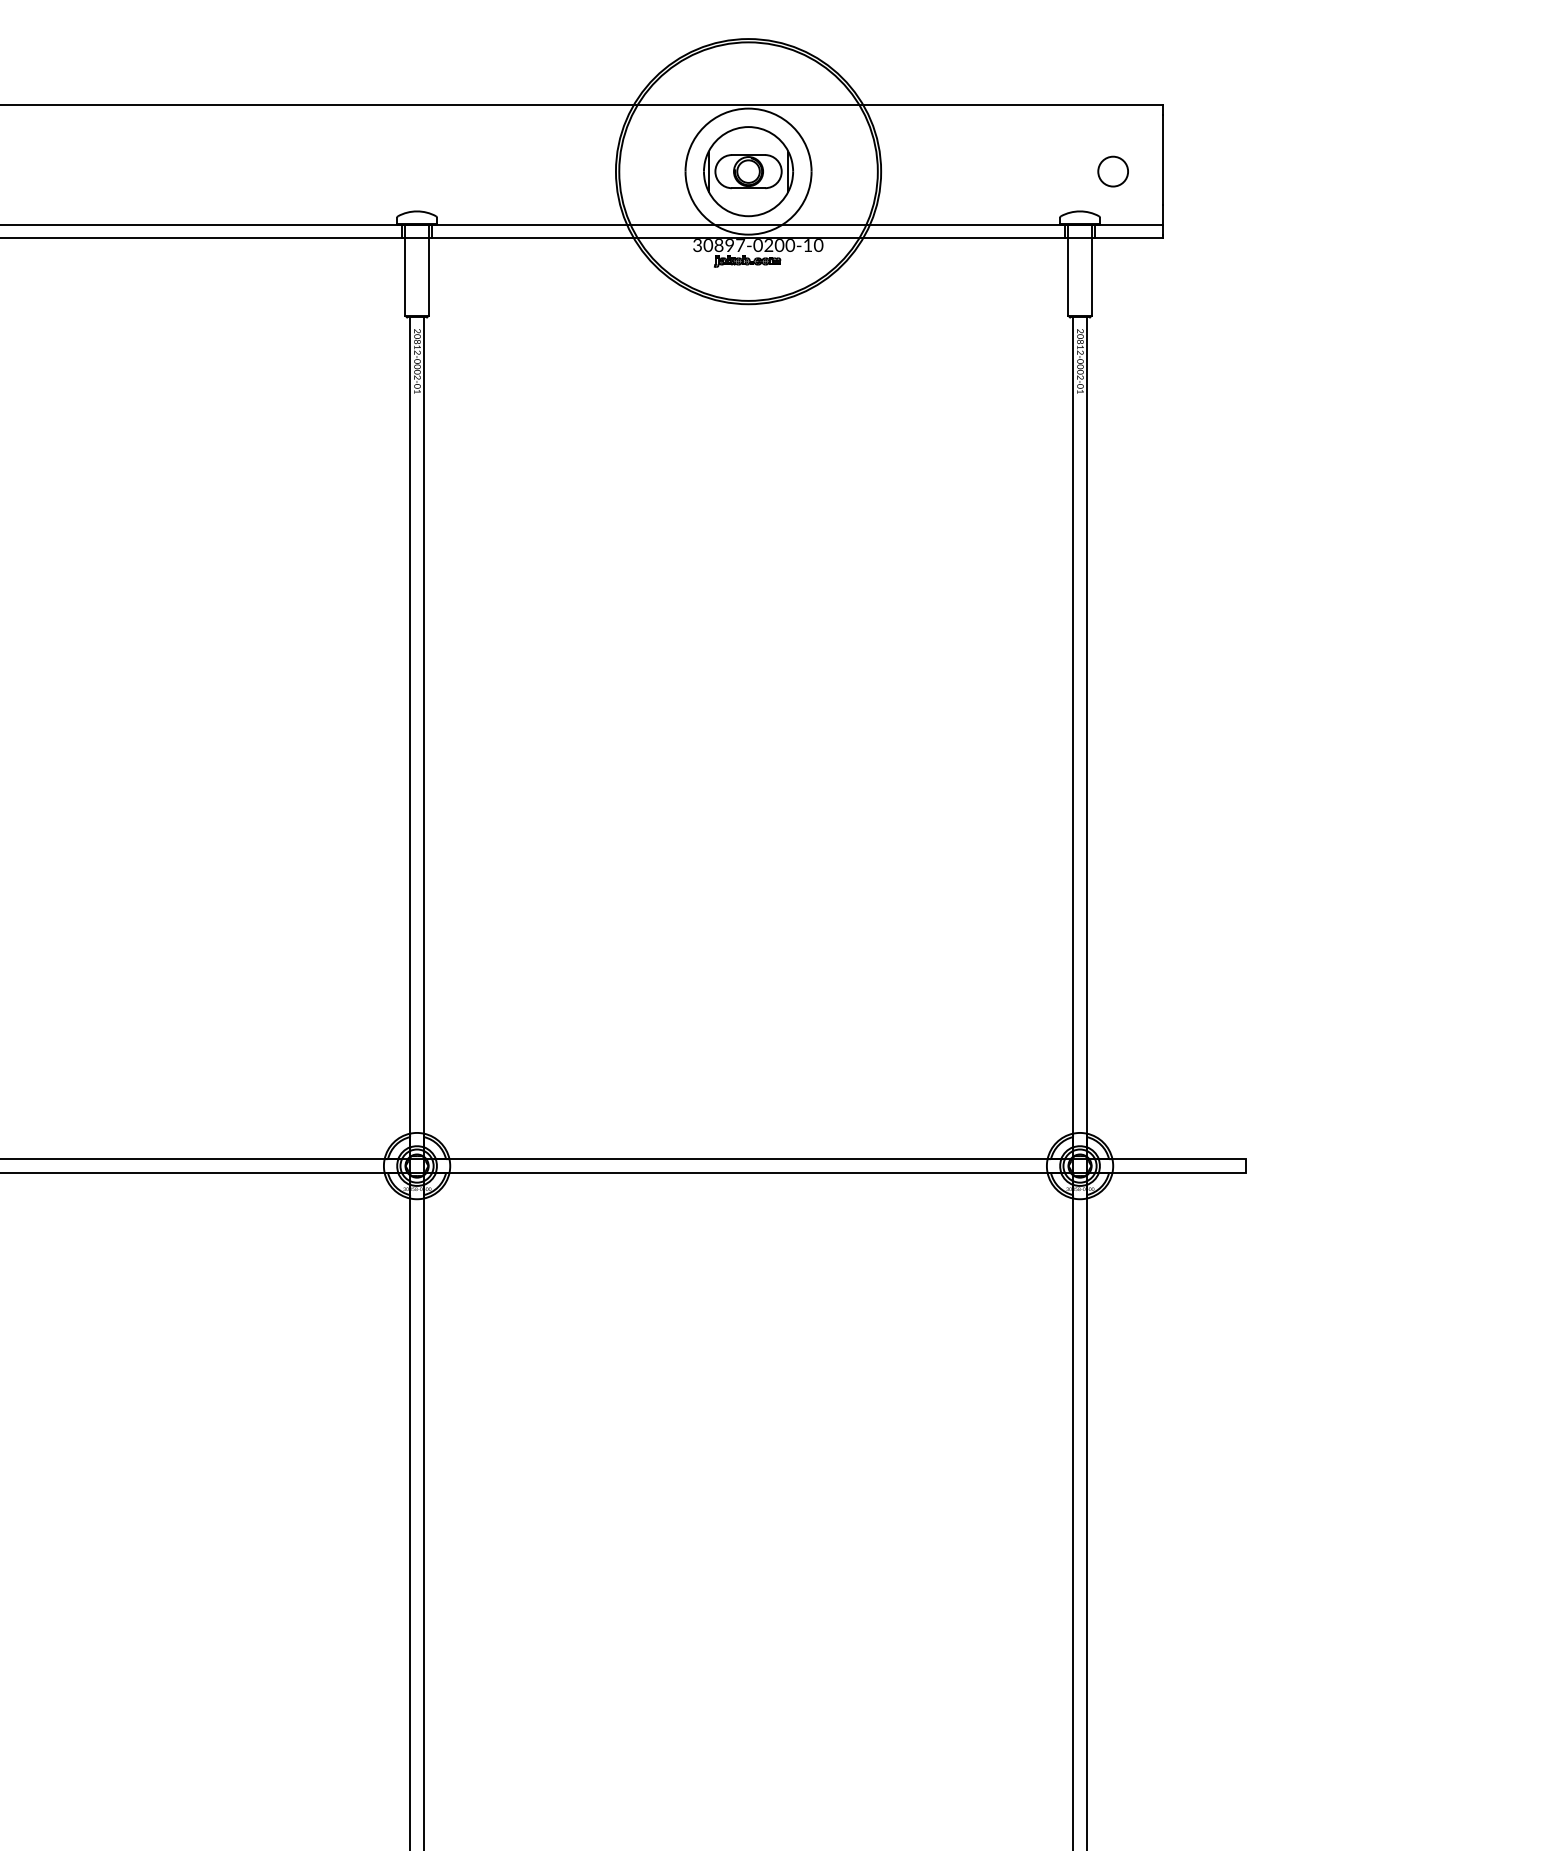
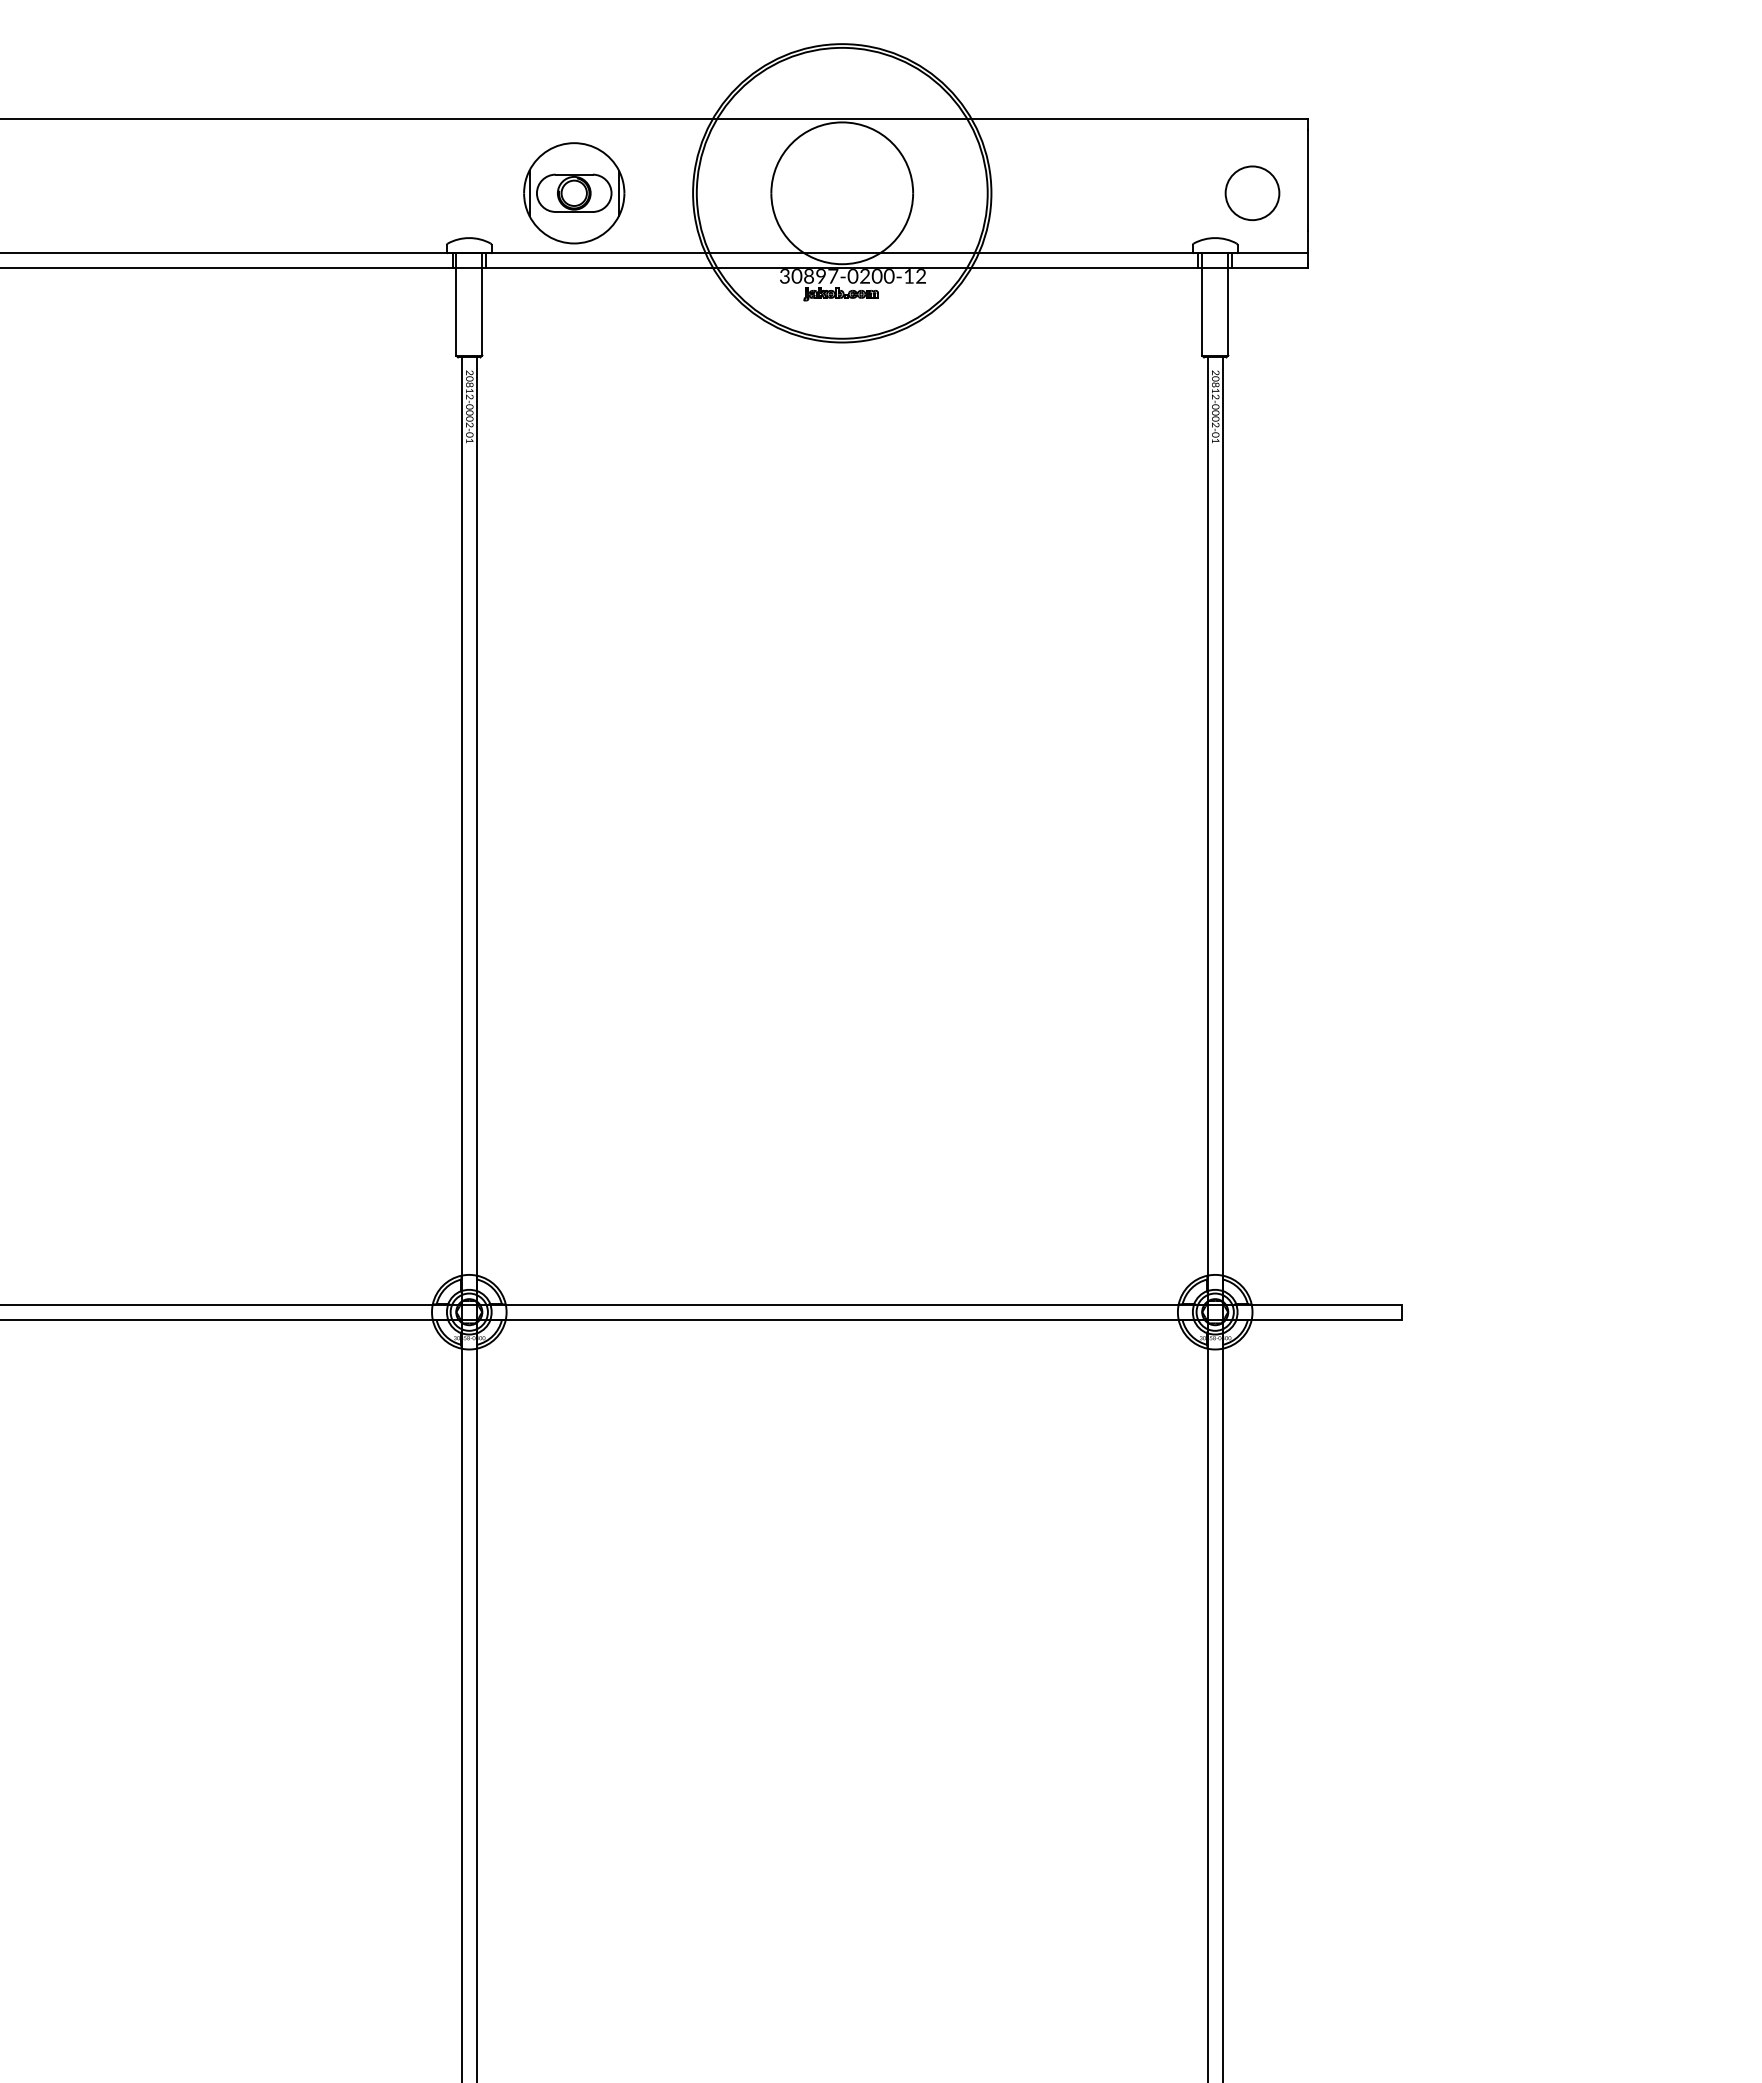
part: (748, 171) -> (574, 193), moved
circle: (1113, 171) -> (1252, 193), size x1.6
text: (818, 245) -> (920, 276), 30897-0200-10 -> 30897-0200-12

